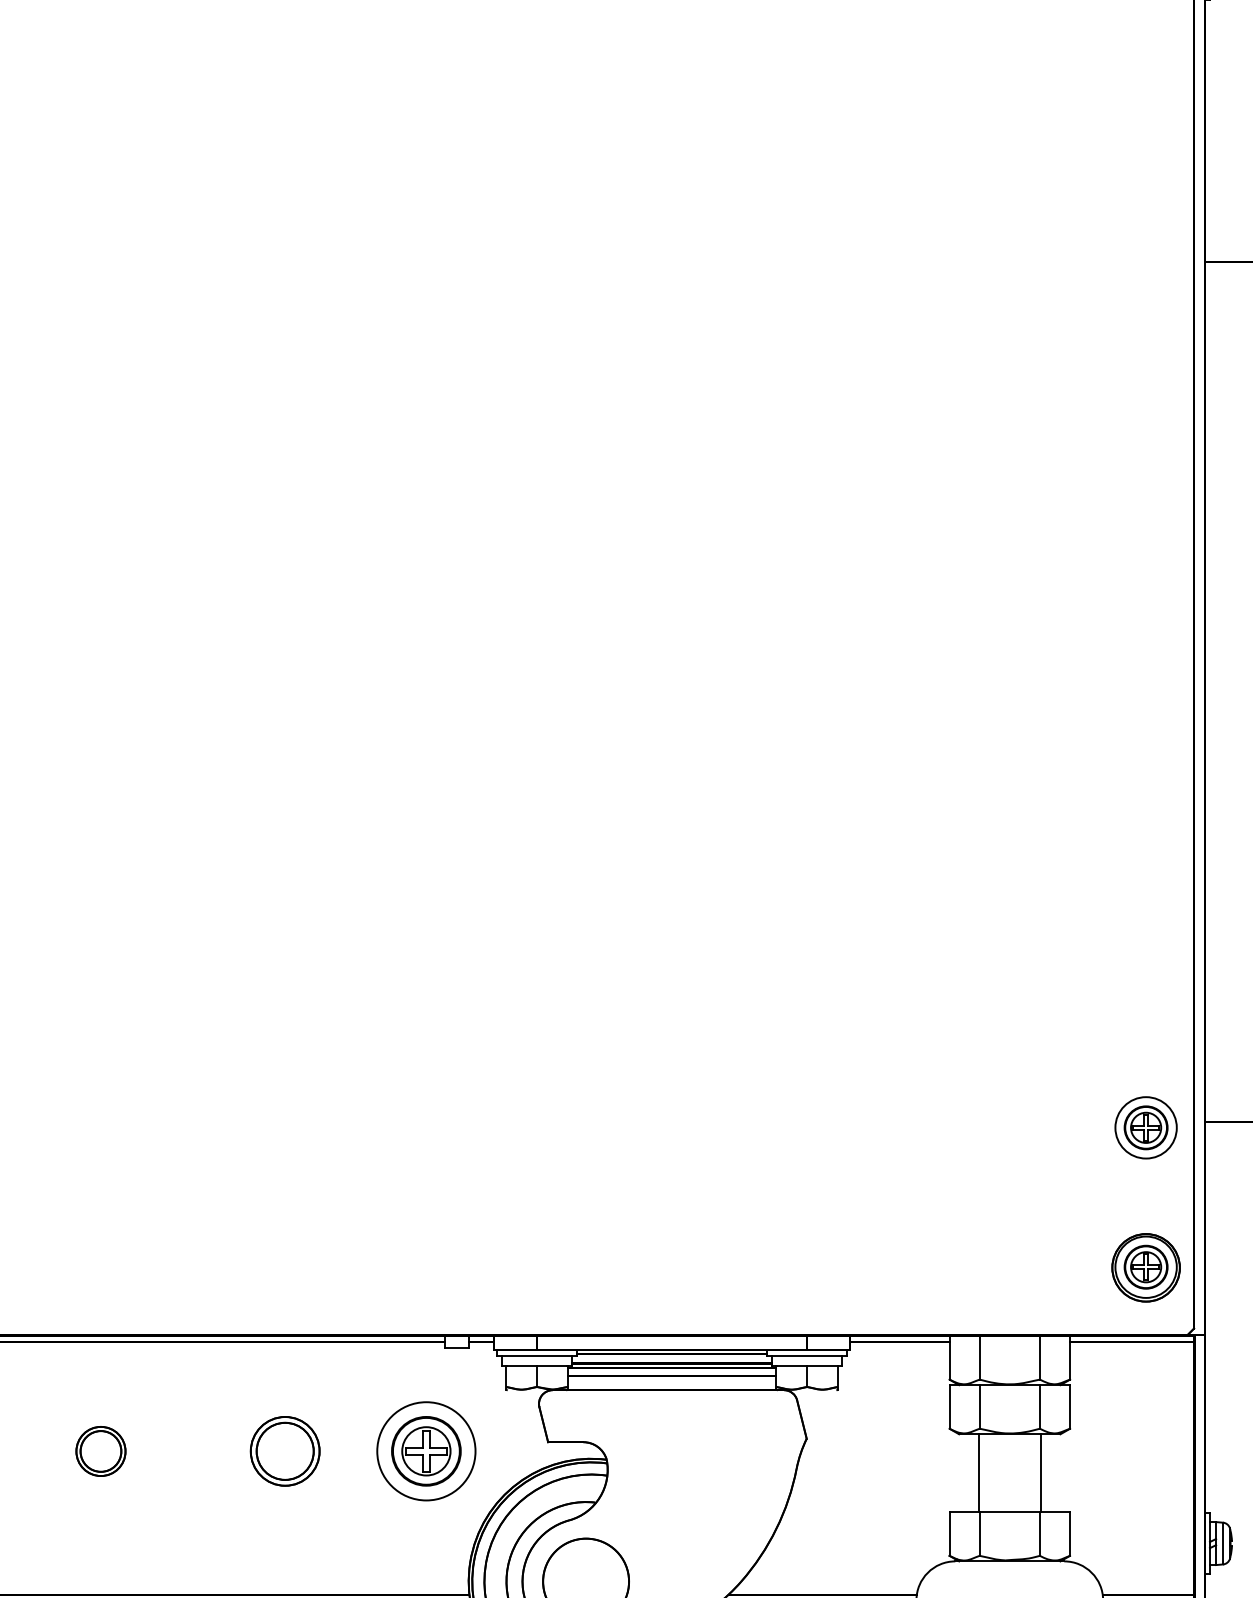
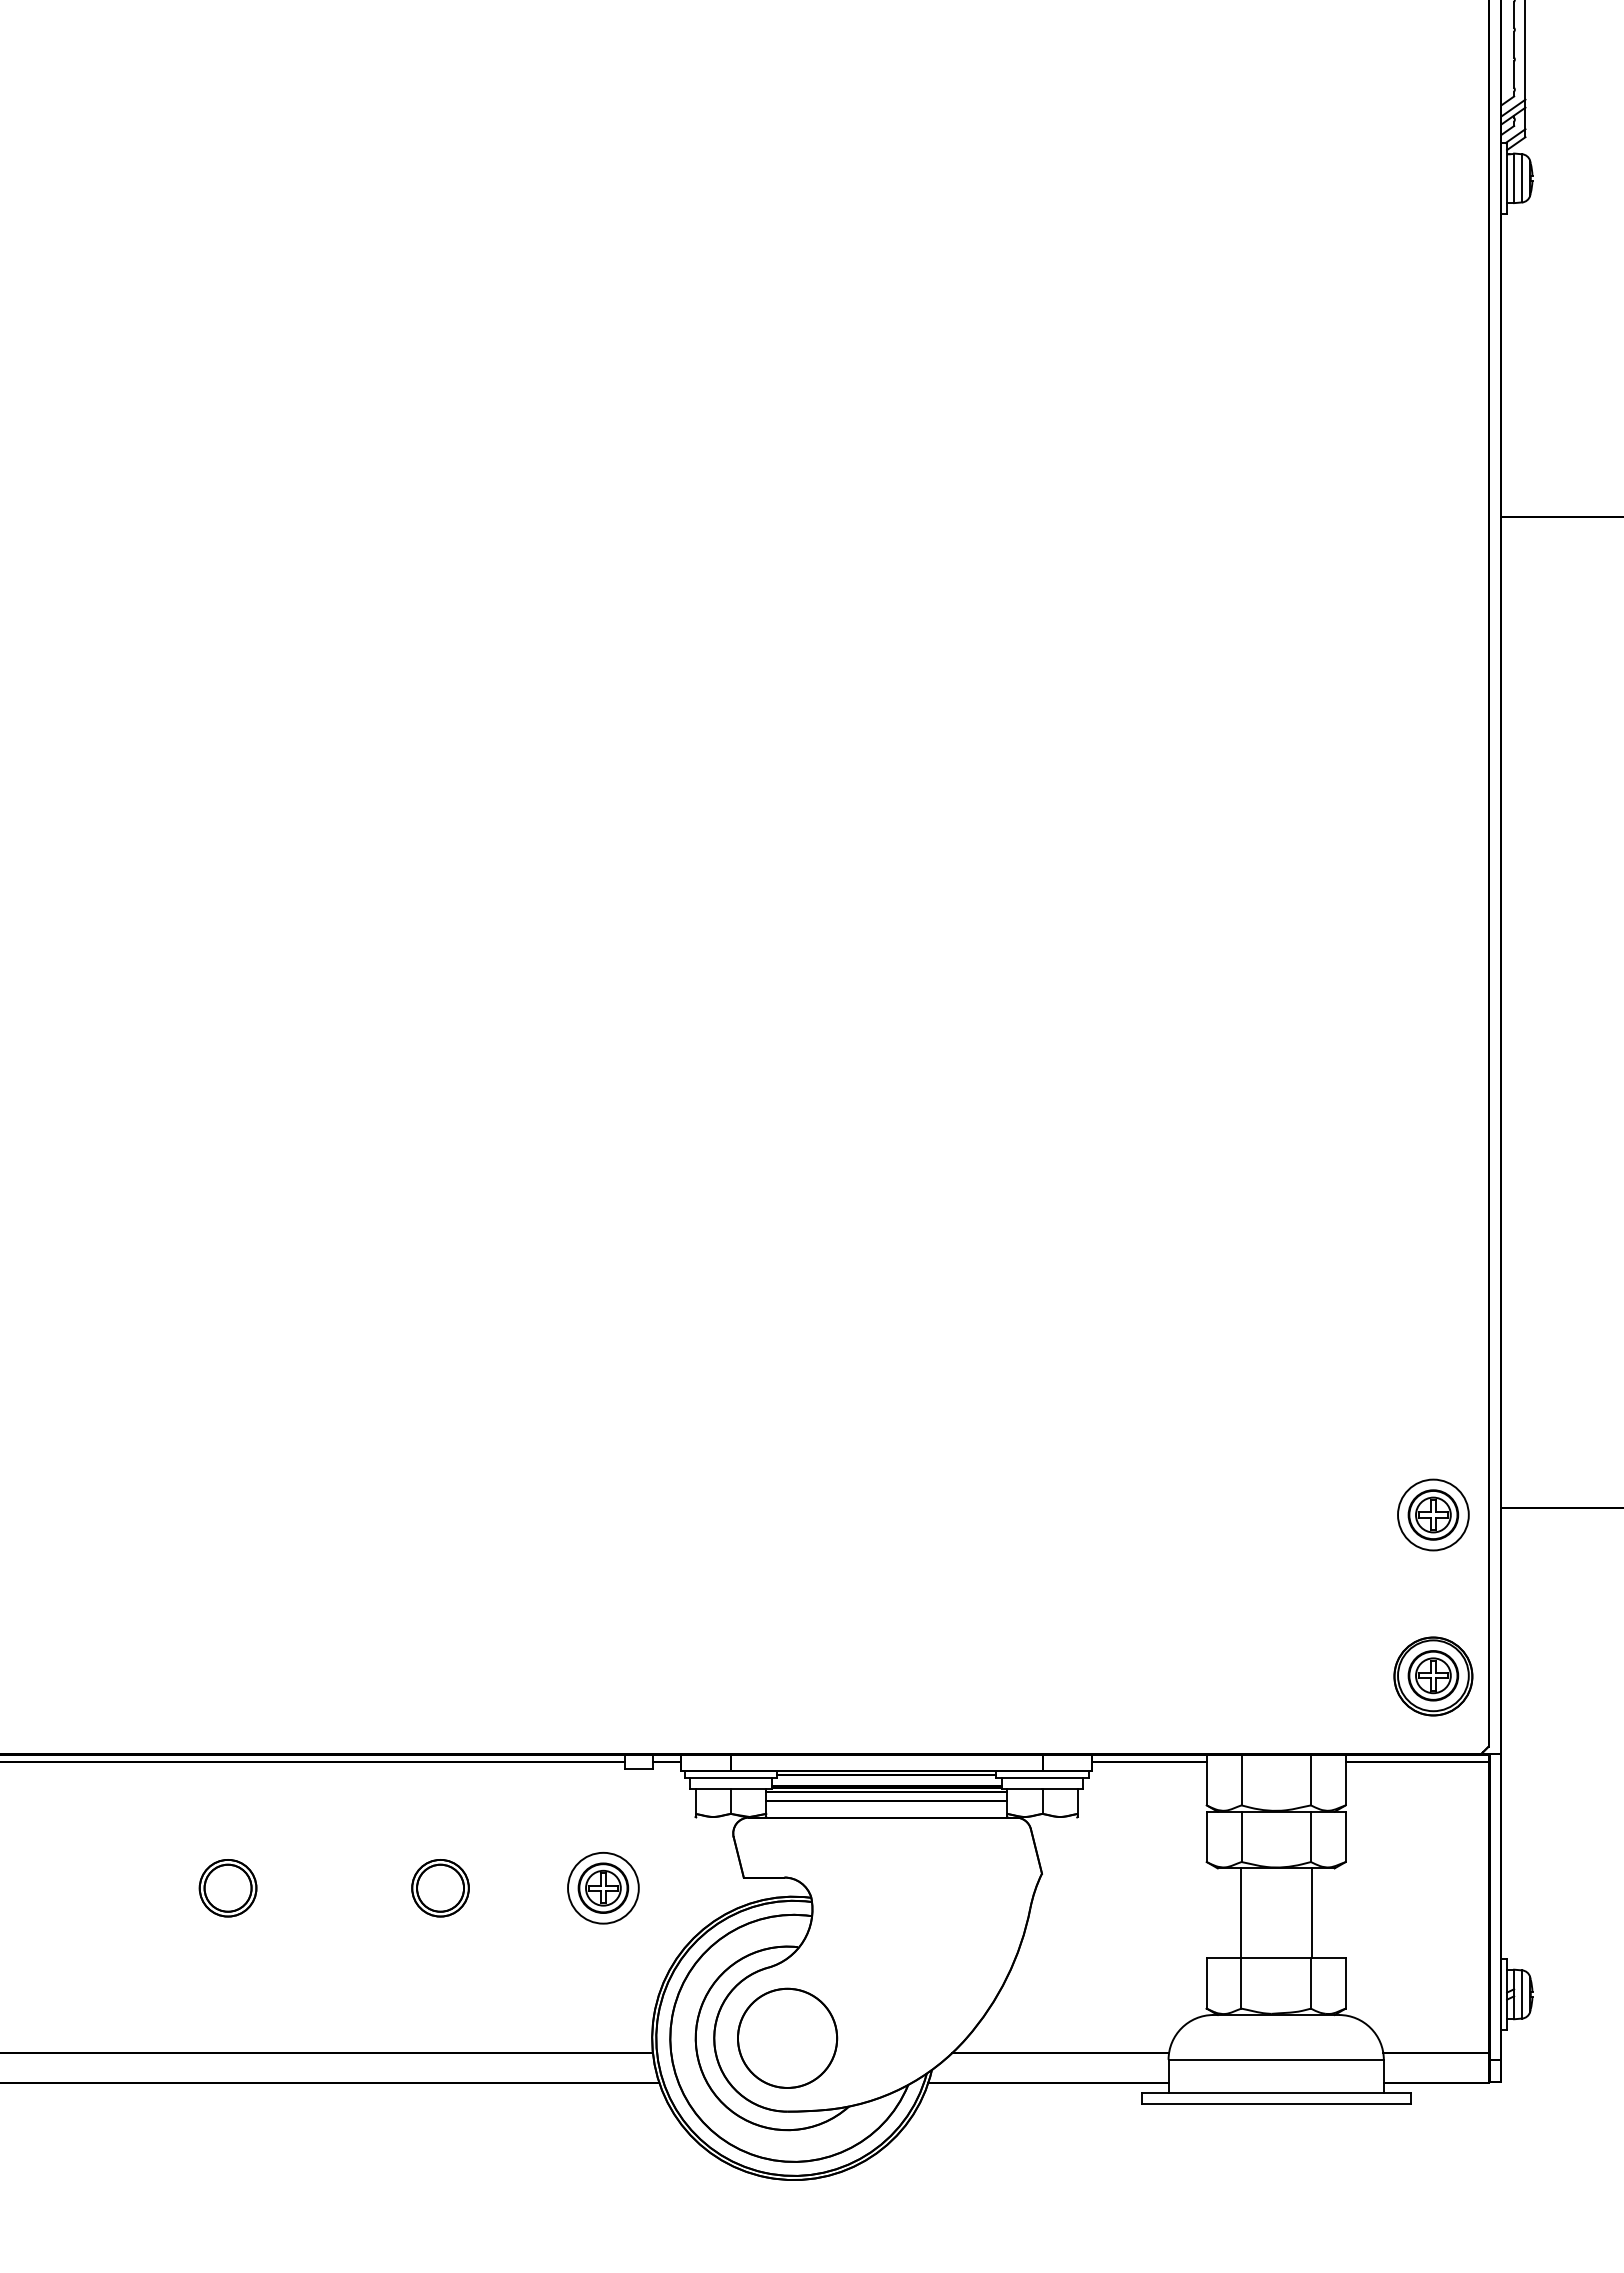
part: (285, 1451) -> (440, 1888), size x0.71
part: (426, 1451) -> (603, 1888), size x0.62

